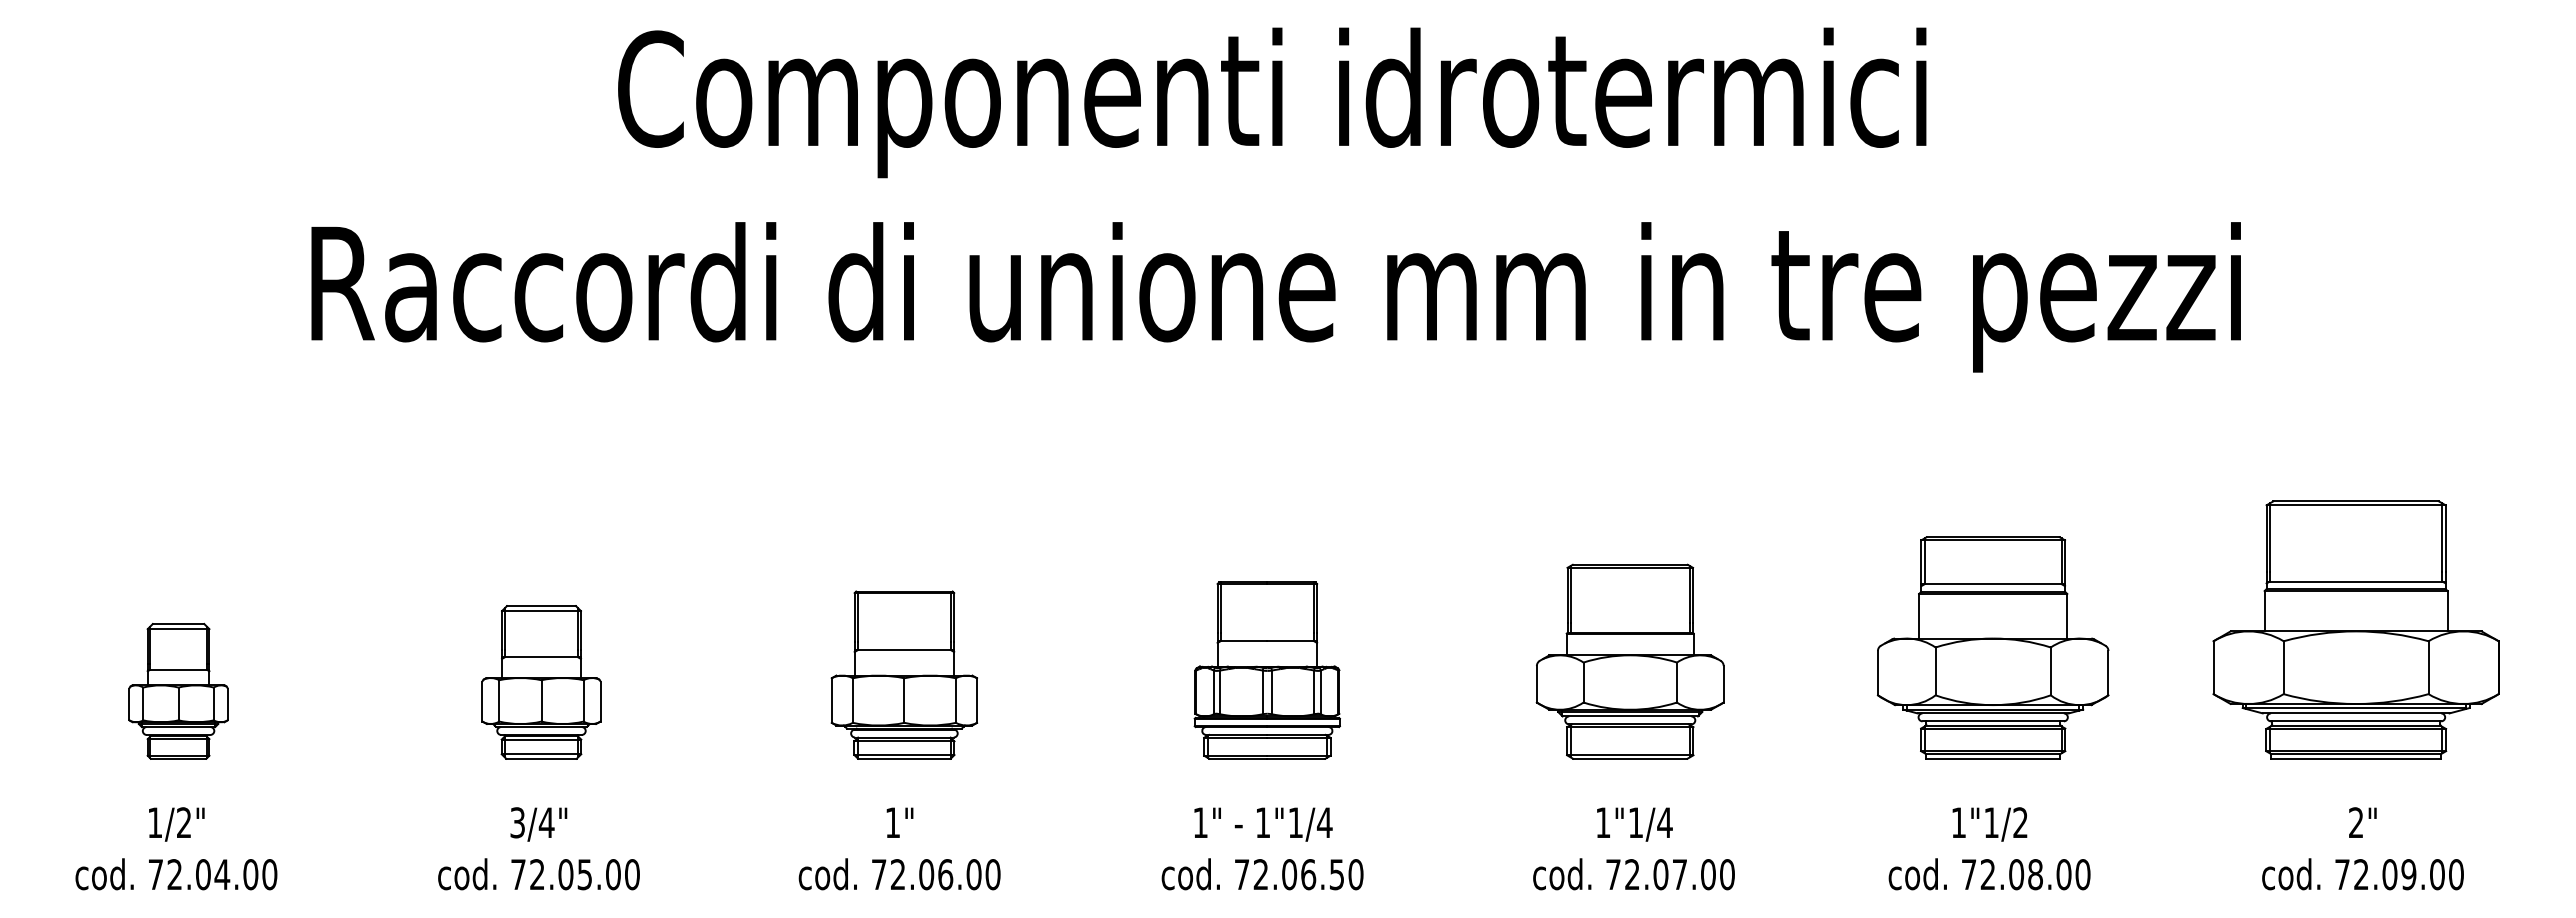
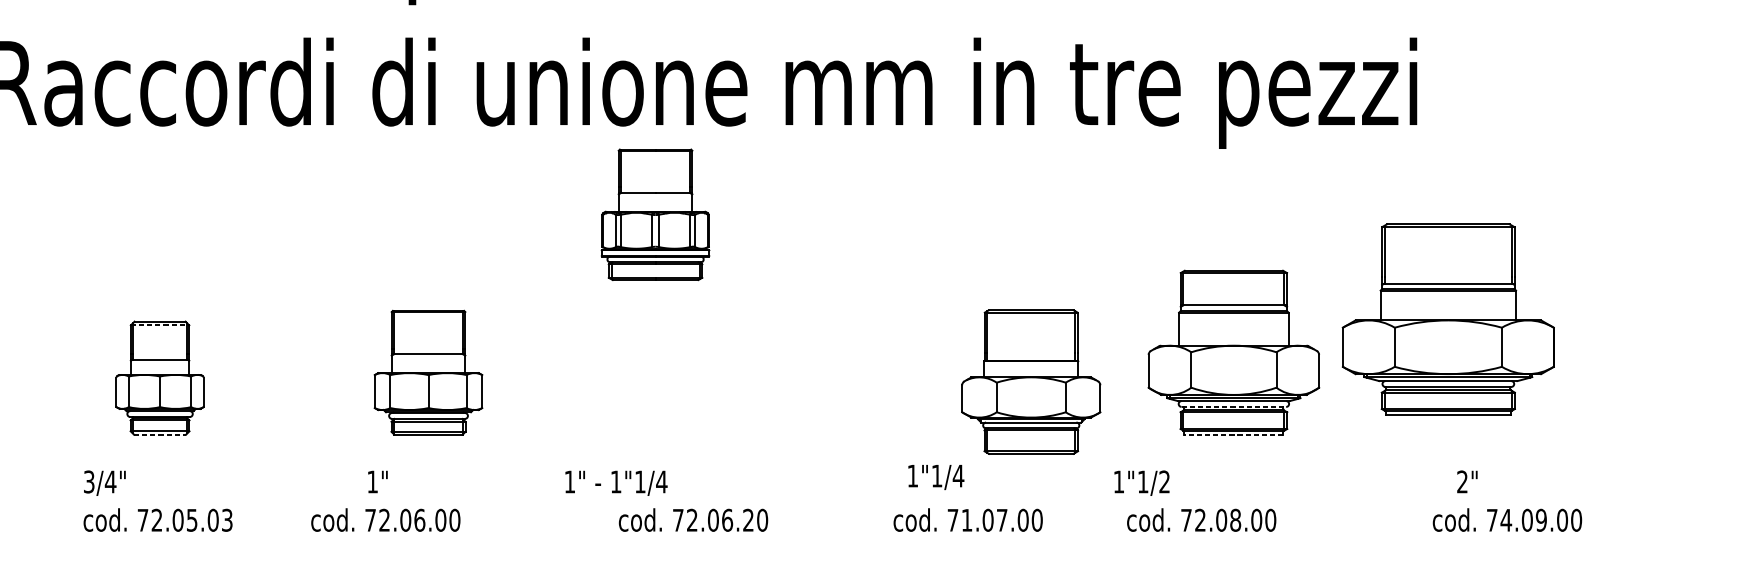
line: (541, 611) -> (160, 325), solid -> dashed
part: (2355, 629) -> (1447, 319), moved
part: (1629, 661) -> (1030, 381), moved
part: (1266, 670) -> (654, 214), moved
line: (1993, 721) -> (1234, 407), solid -> dashed
line: (541, 758) -> (160, 434), solid -> dashed
line: (1993, 758) -> (1234, 434), solid -> dashed
text: (899, 822) -> (377, 481), moved
text: (2362, 822) -> (1467, 481), moved
text: (538, 824) -> (104, 483), moved
text: (1263, 824) -> (616, 483), moved
text: (1634, 824) -> (936, 477), moved
text: (1989, 824) -> (1141, 483), moved
text: (632, 874) -> (227, 520), 72.05.00 -> 72.05.03
text: (899, 874) -> (385, 520), moved
text: (1336, 874) -> (748, 520), 72.06.50 -> 72.06.20
text: (1632, 874) -> (967, 520), 72.07.00 -> 71.07.00
text: (1989, 874) -> (1201, 520), moved
text: (2361, 874) -> (1506, 520), 72.09.00 -> 74.09.00

